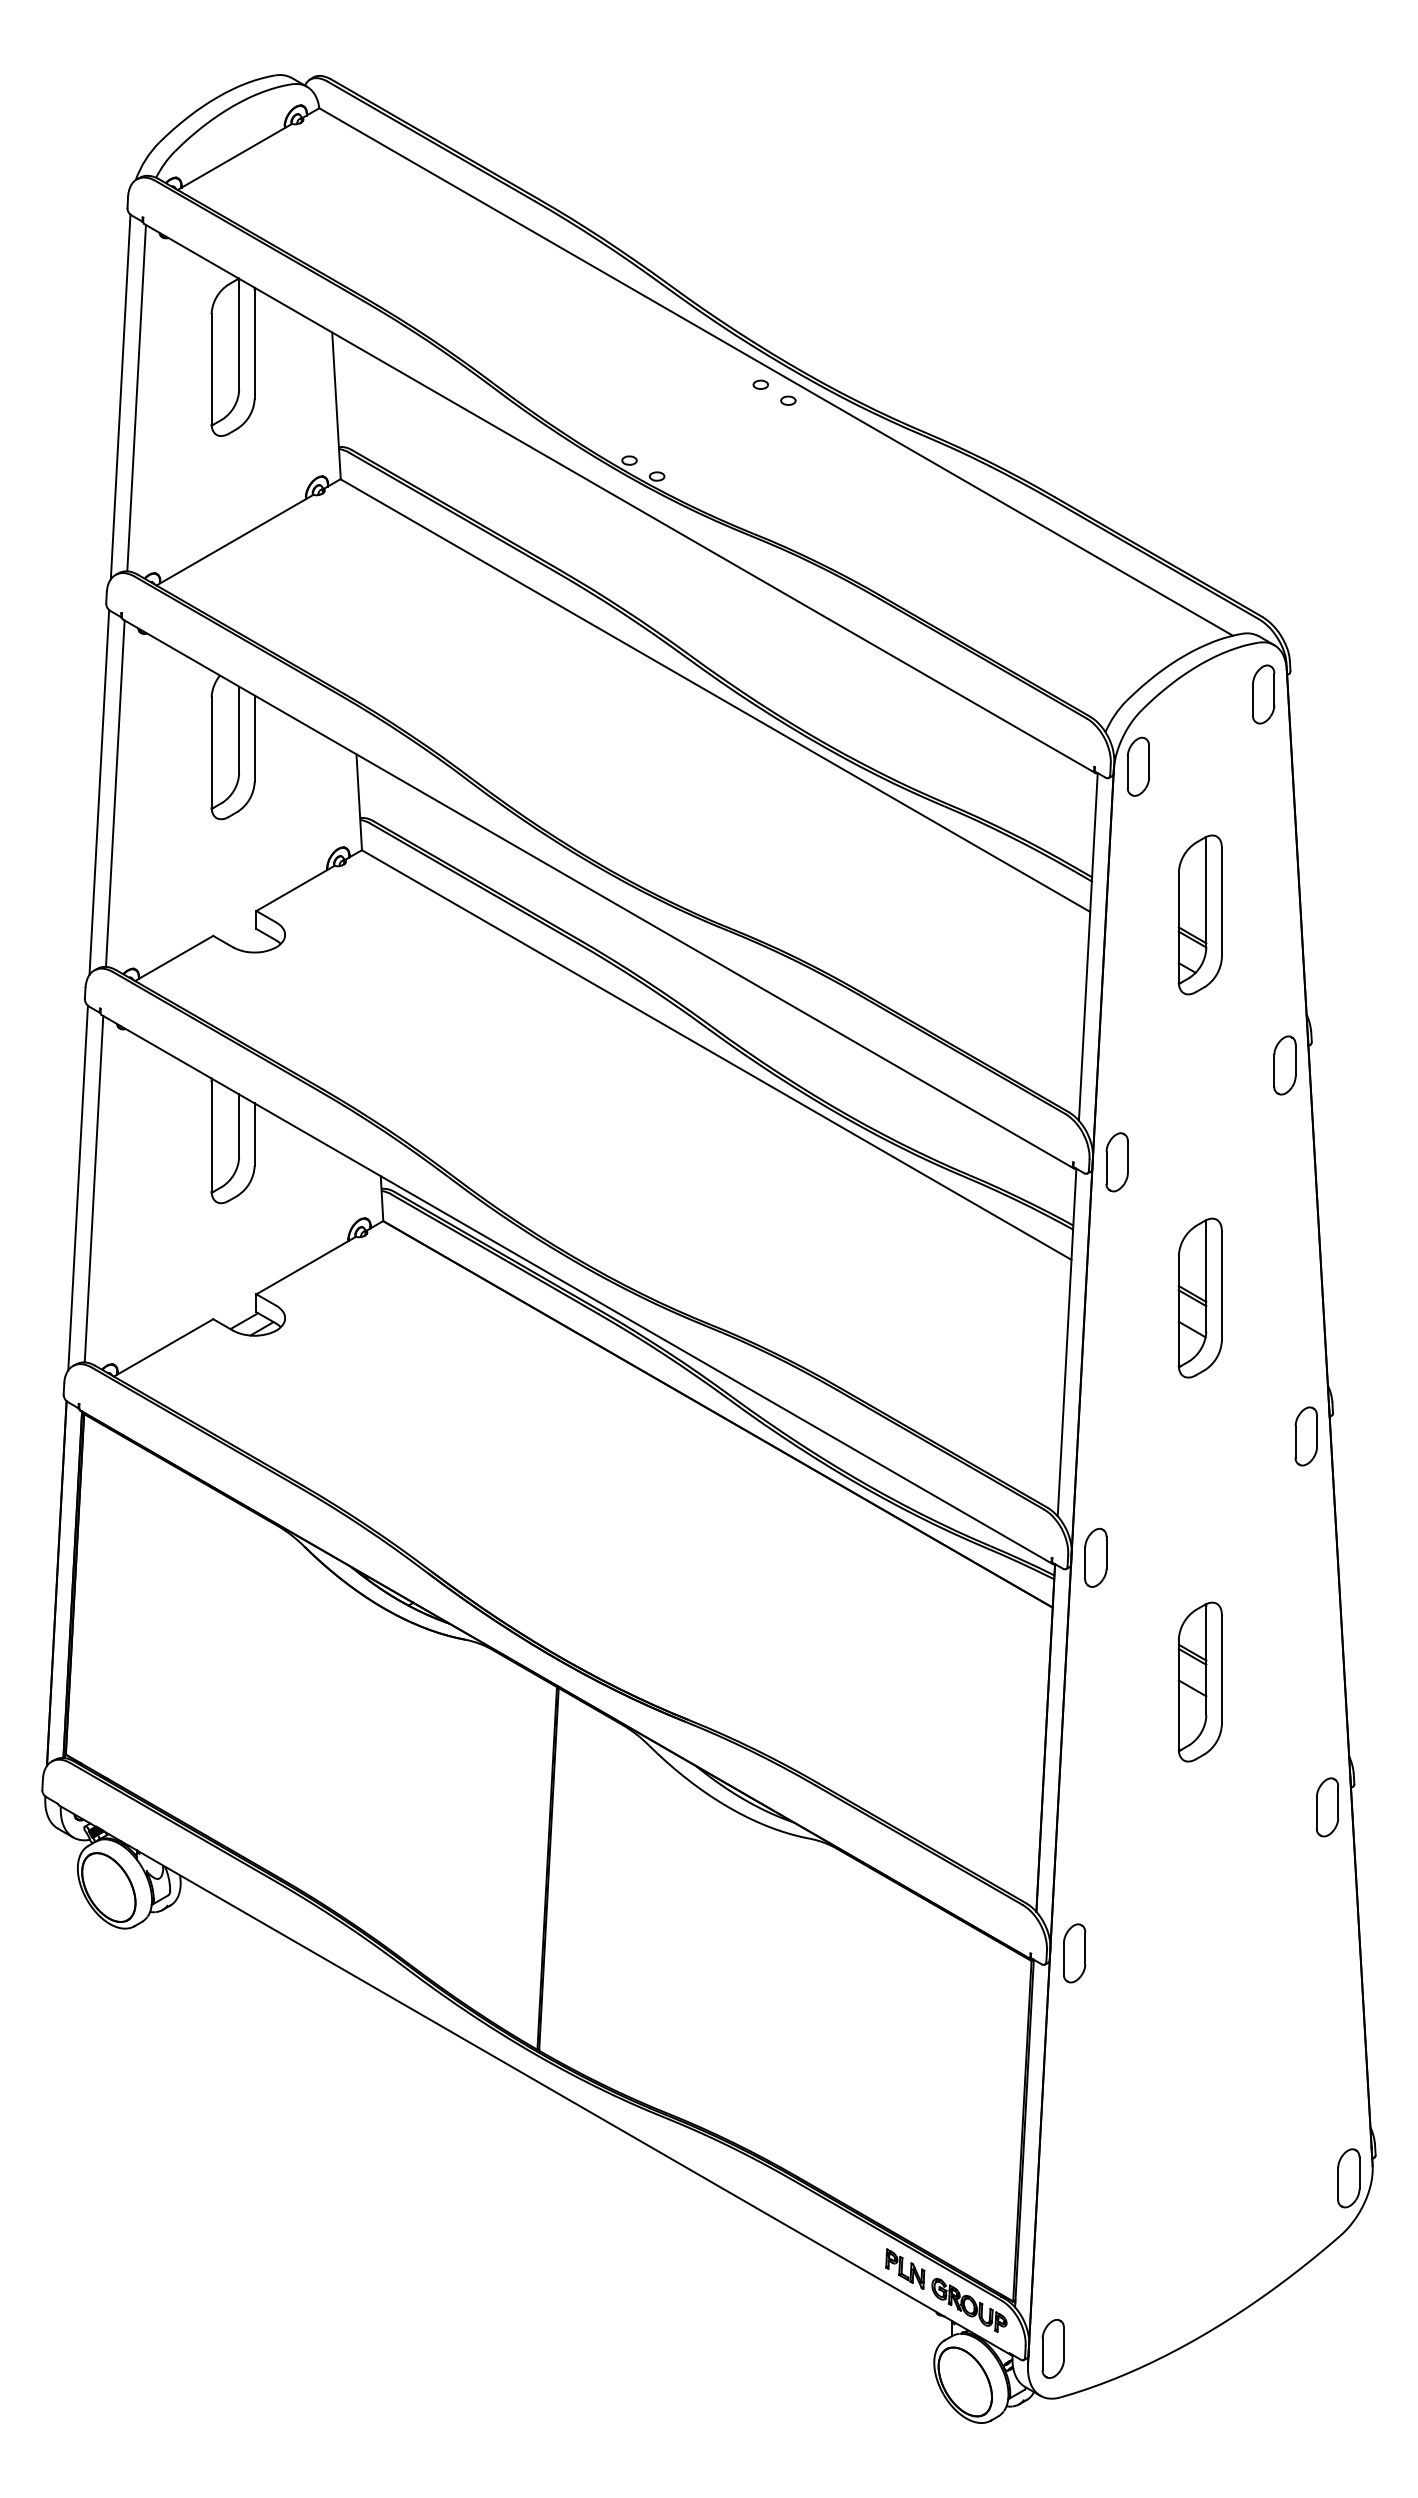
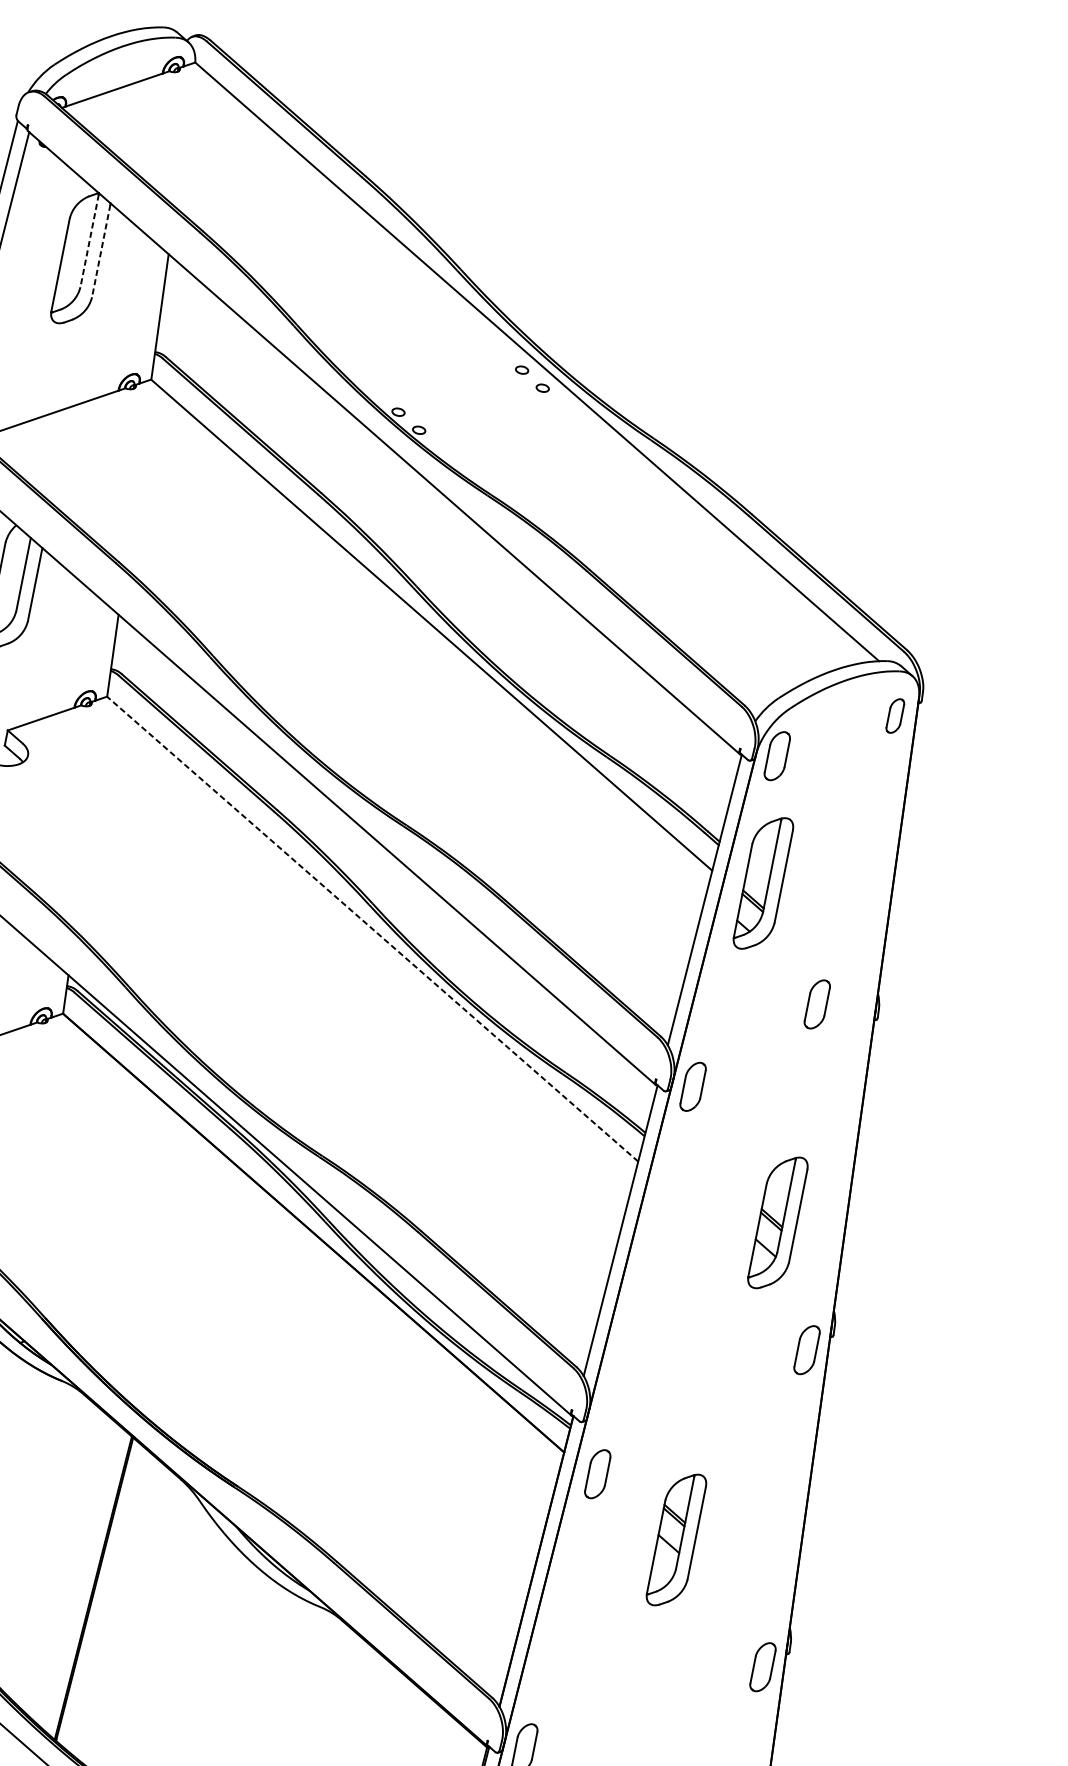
line: (239, 335) -> (89, 241), solid -> dashed
line: (254, 344) -> (100, 251), solid -> dashed
part: (1263, 694) -> (895, 715), size x0.7
part: (1199, 914) -> (762, 882), moved
line: (716, 1055) -> (372, 929), solid -> dashed
part: (1284, 1065) -> (816, 1004), moved
part: (1199, 1297) -> (777, 1222), moved
part: (1095, 1557) -> (597, 1473), moved

